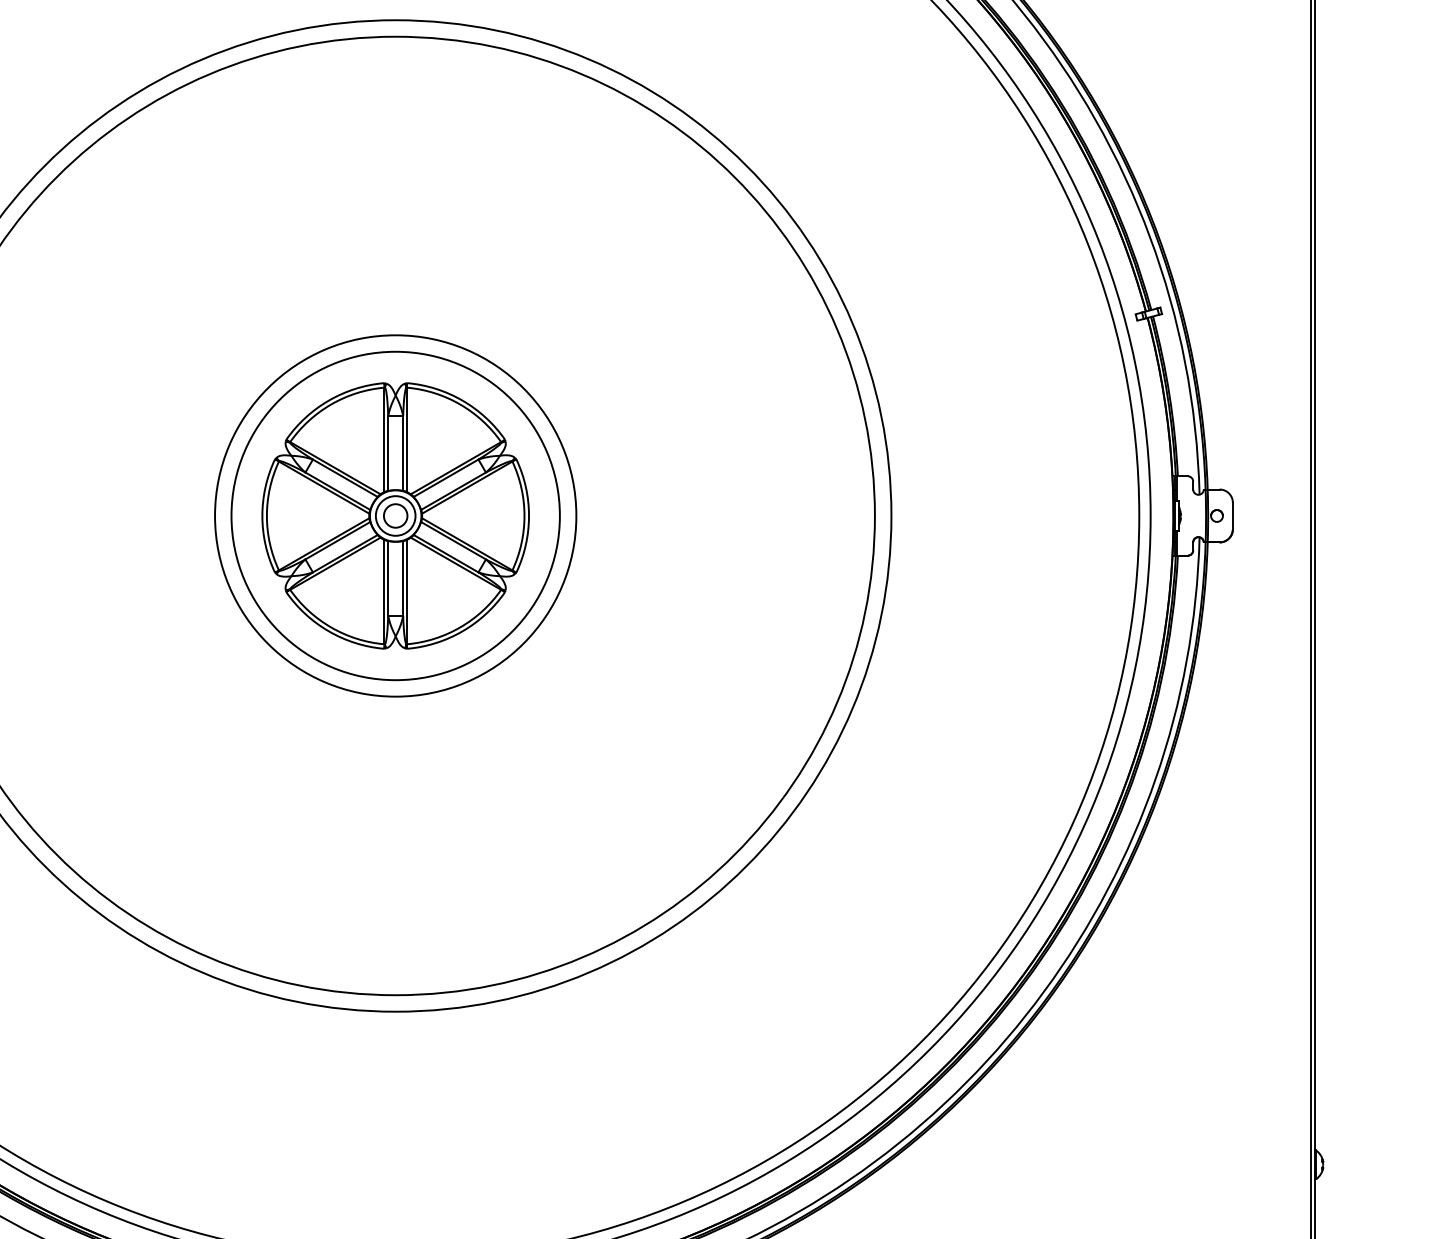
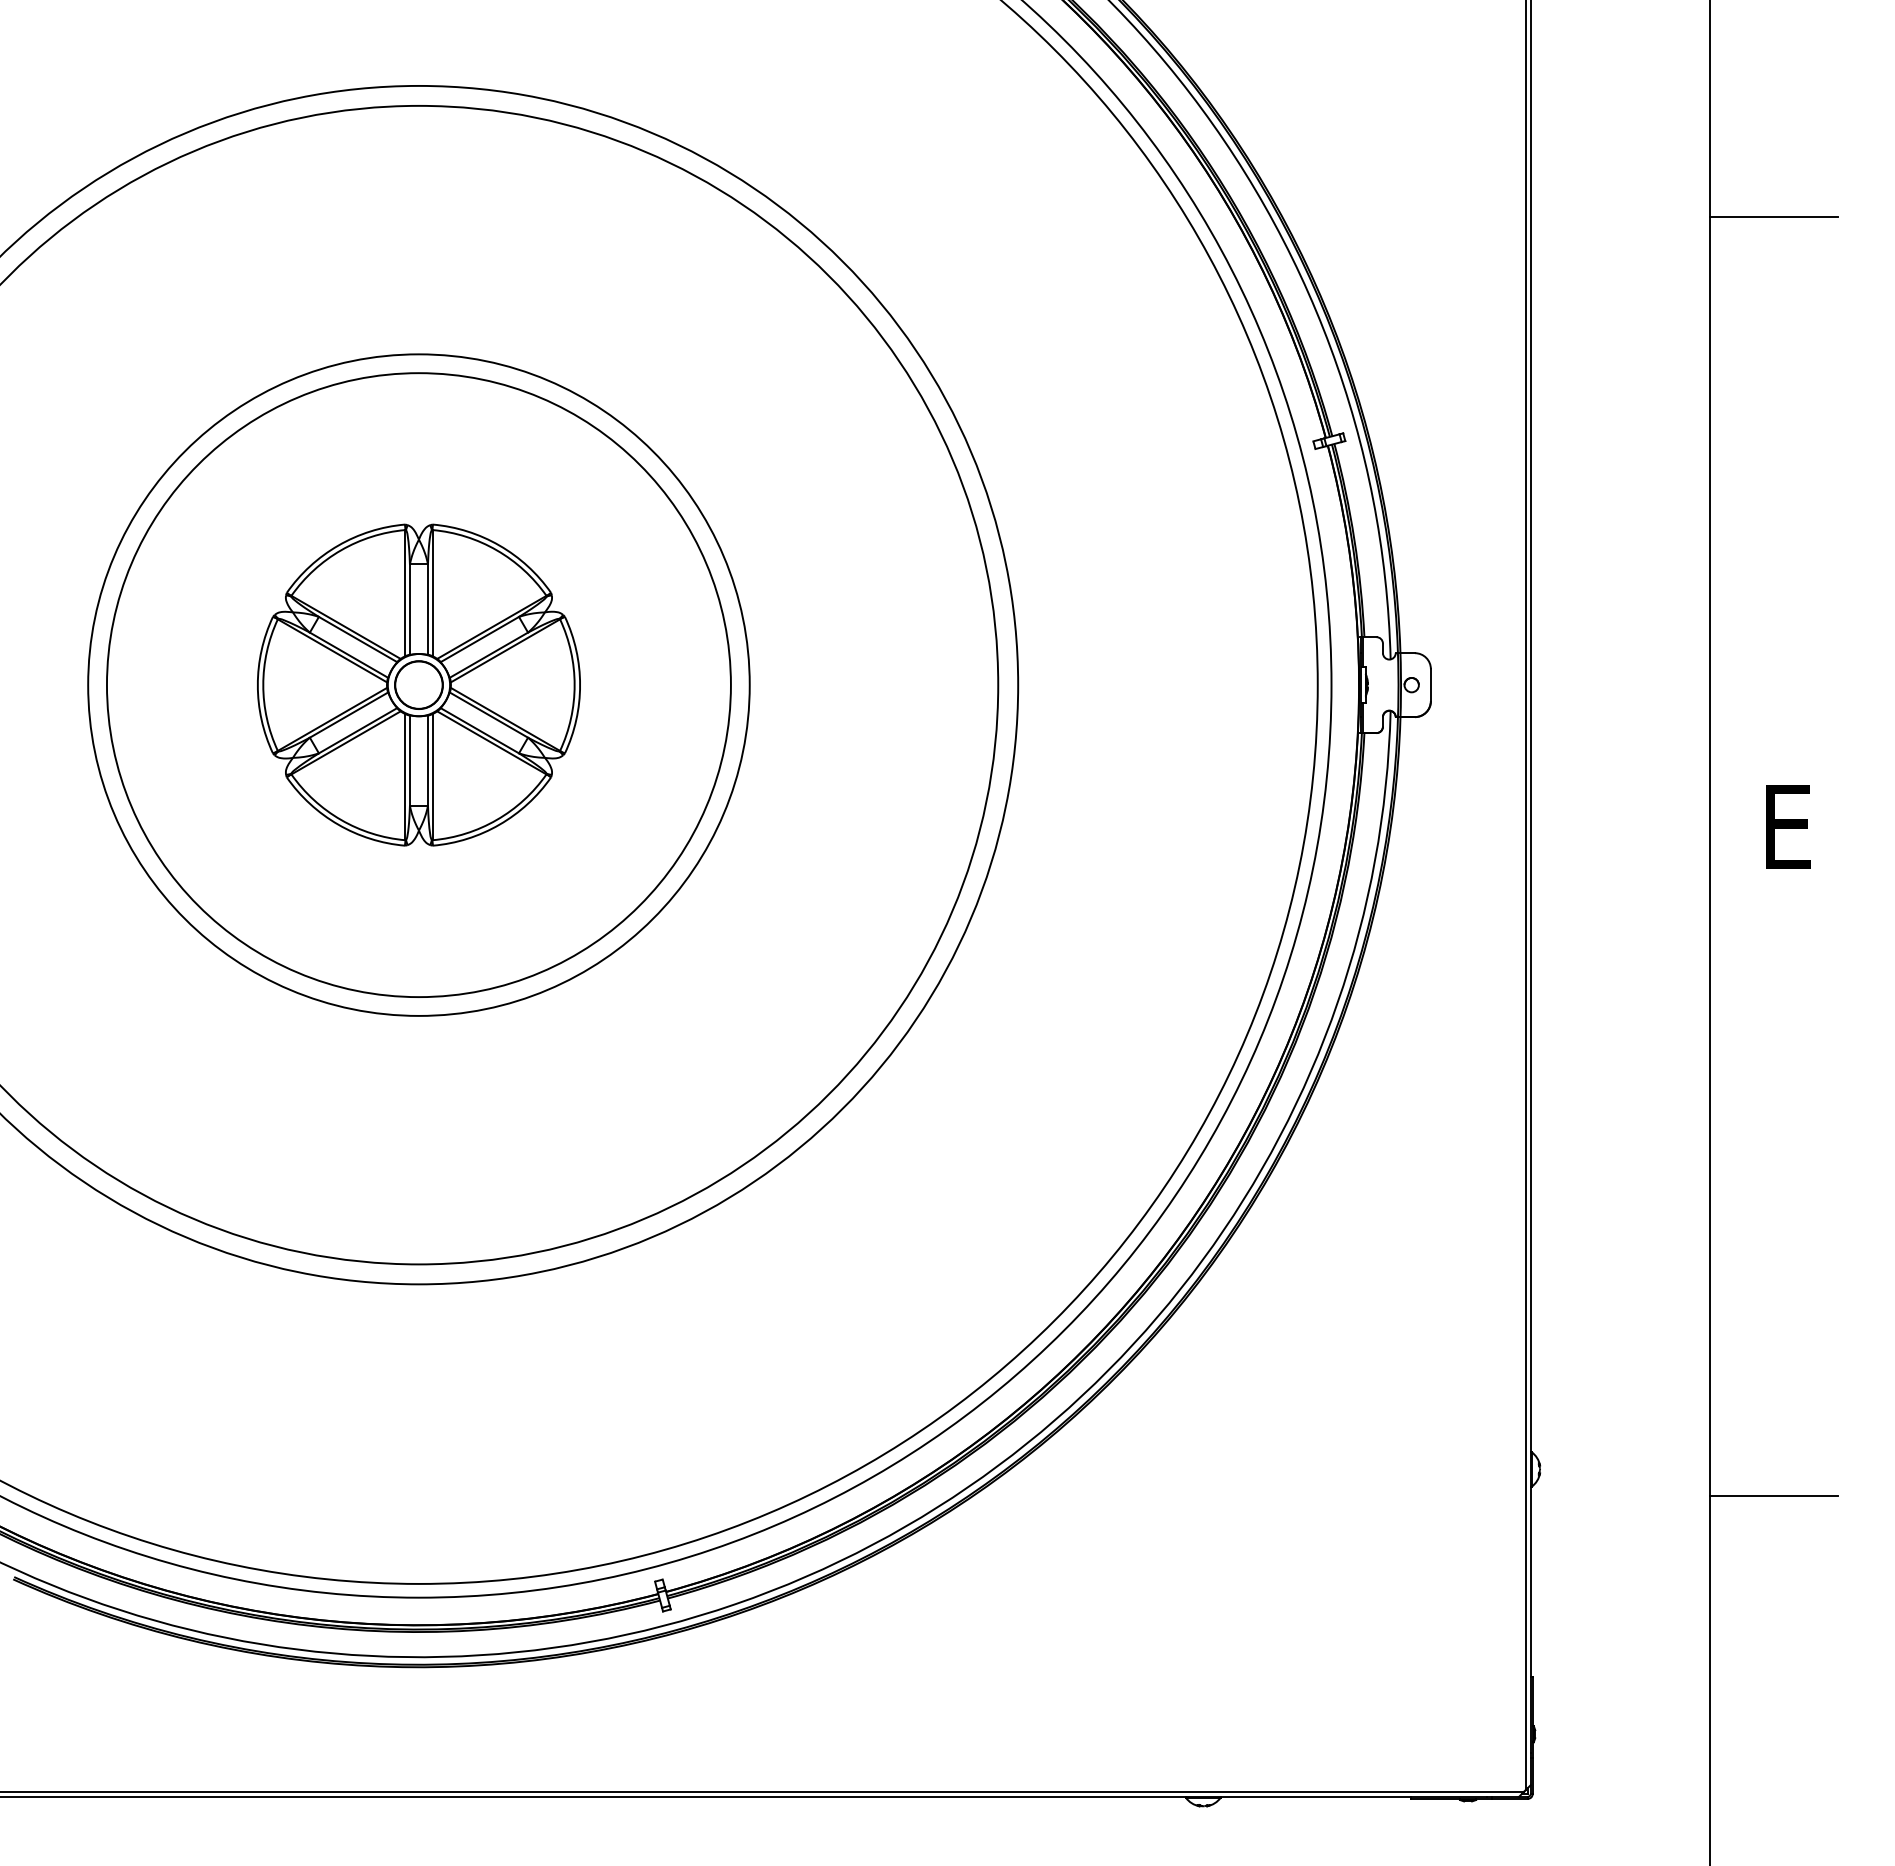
circle: (395, 515) -> (418, 684), size x1.67
circle: (395, 515) -> (418, 684), size x1.67
circle: (395, 516) -> (418, 685), size x1.43

